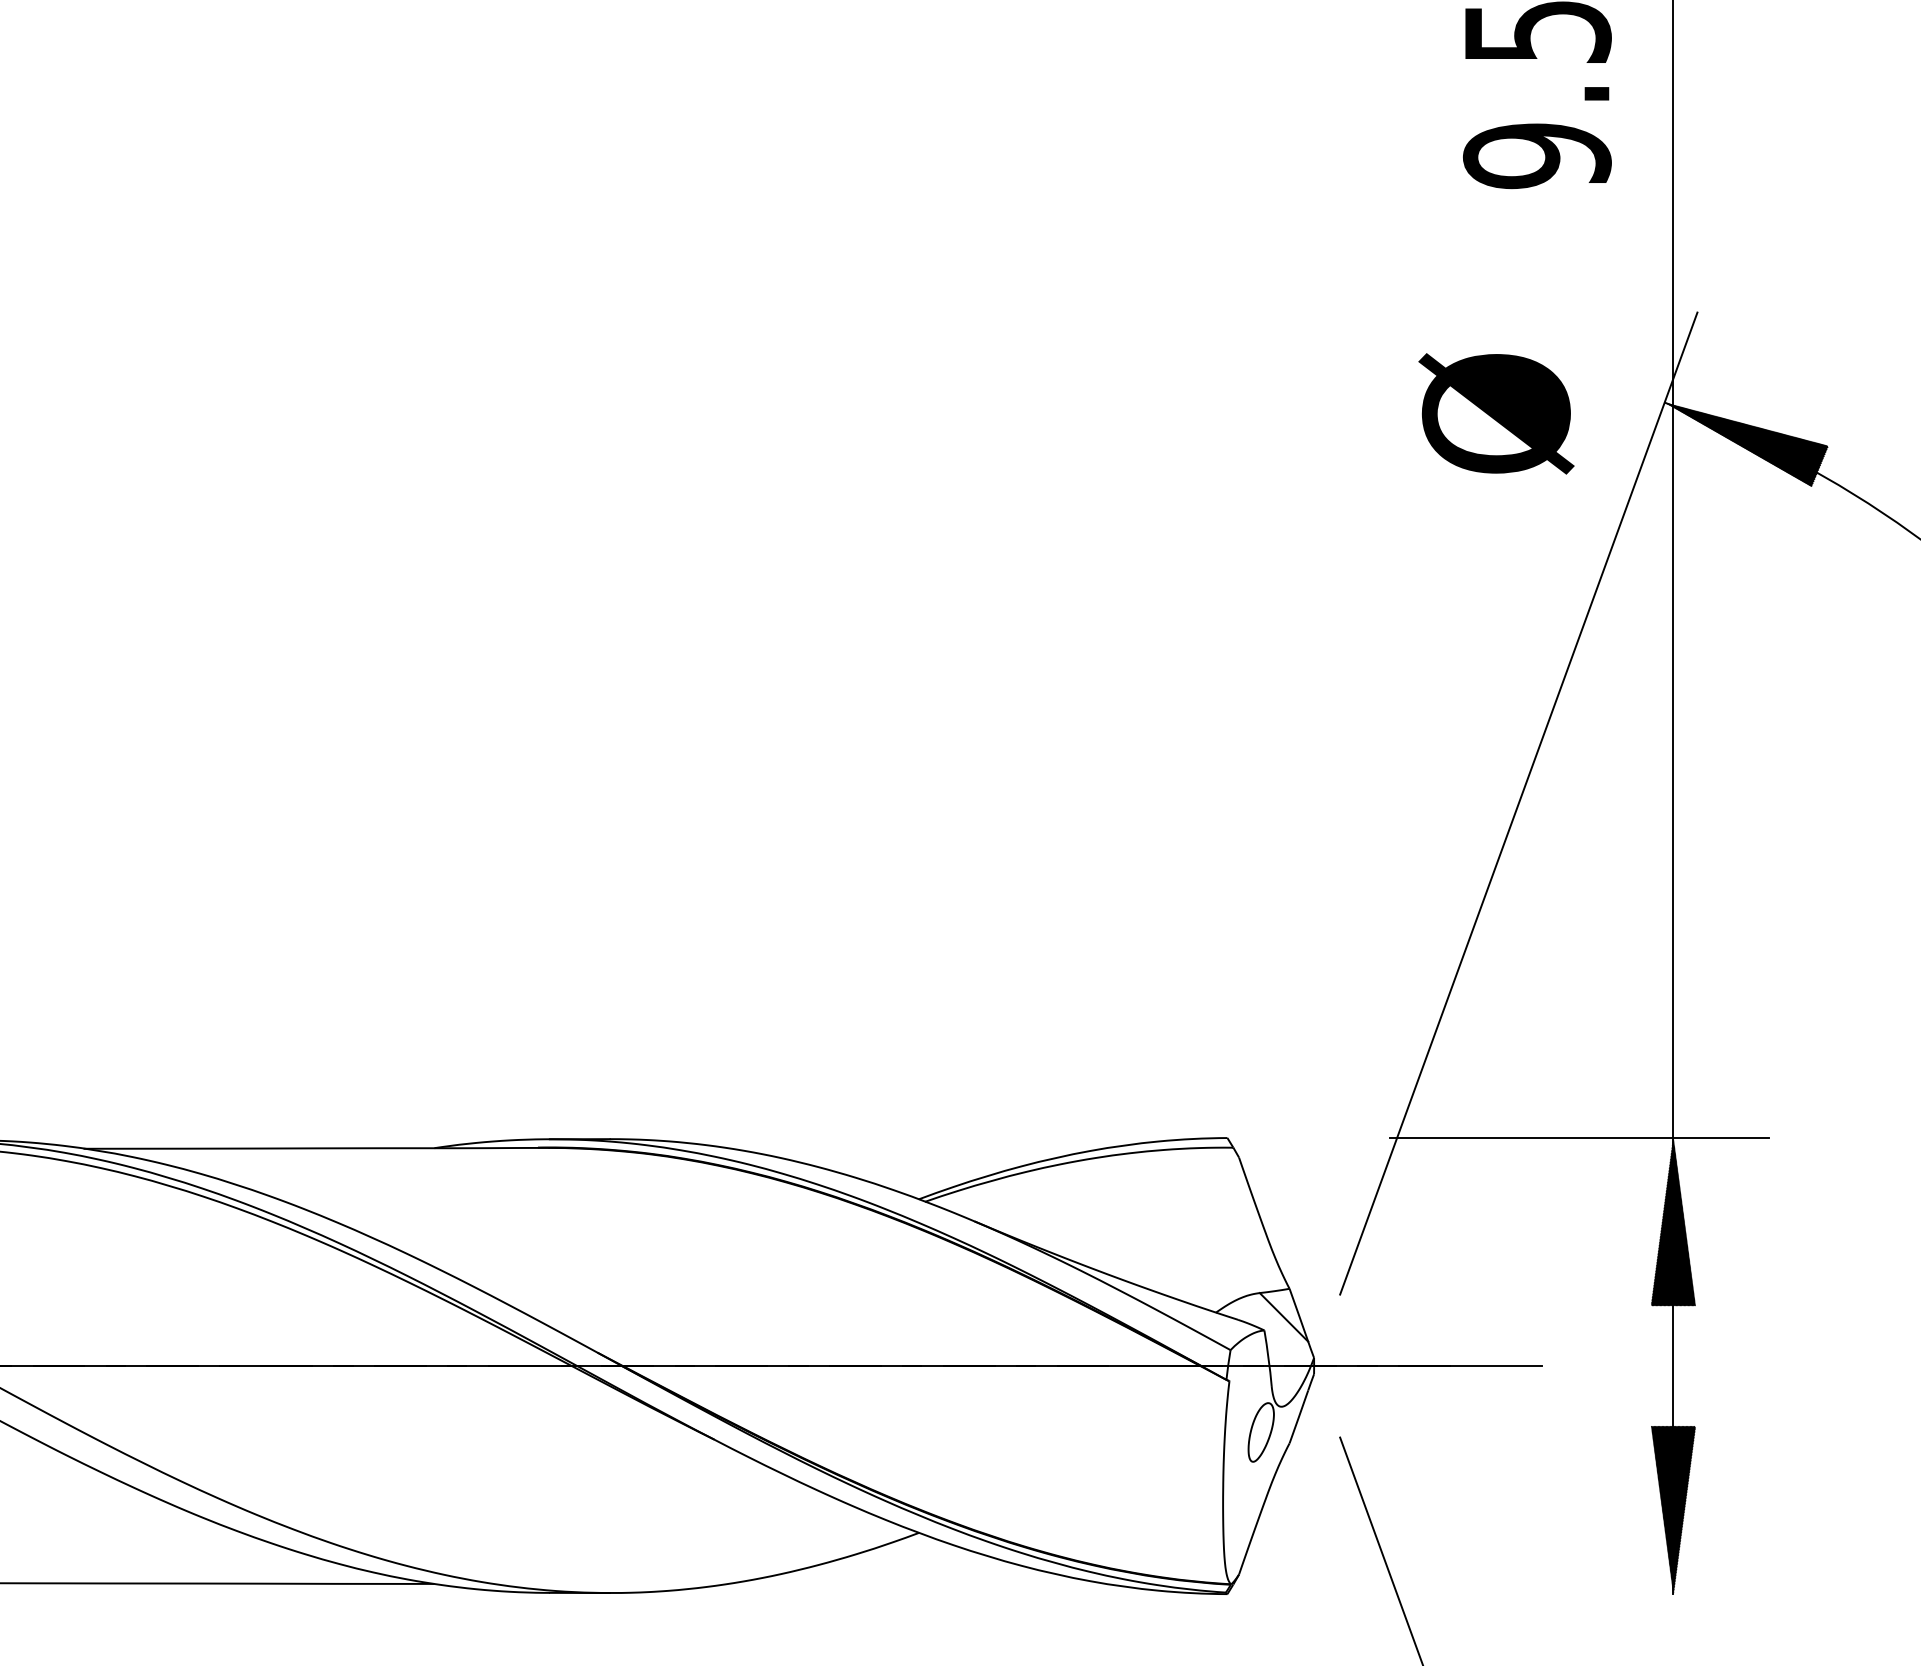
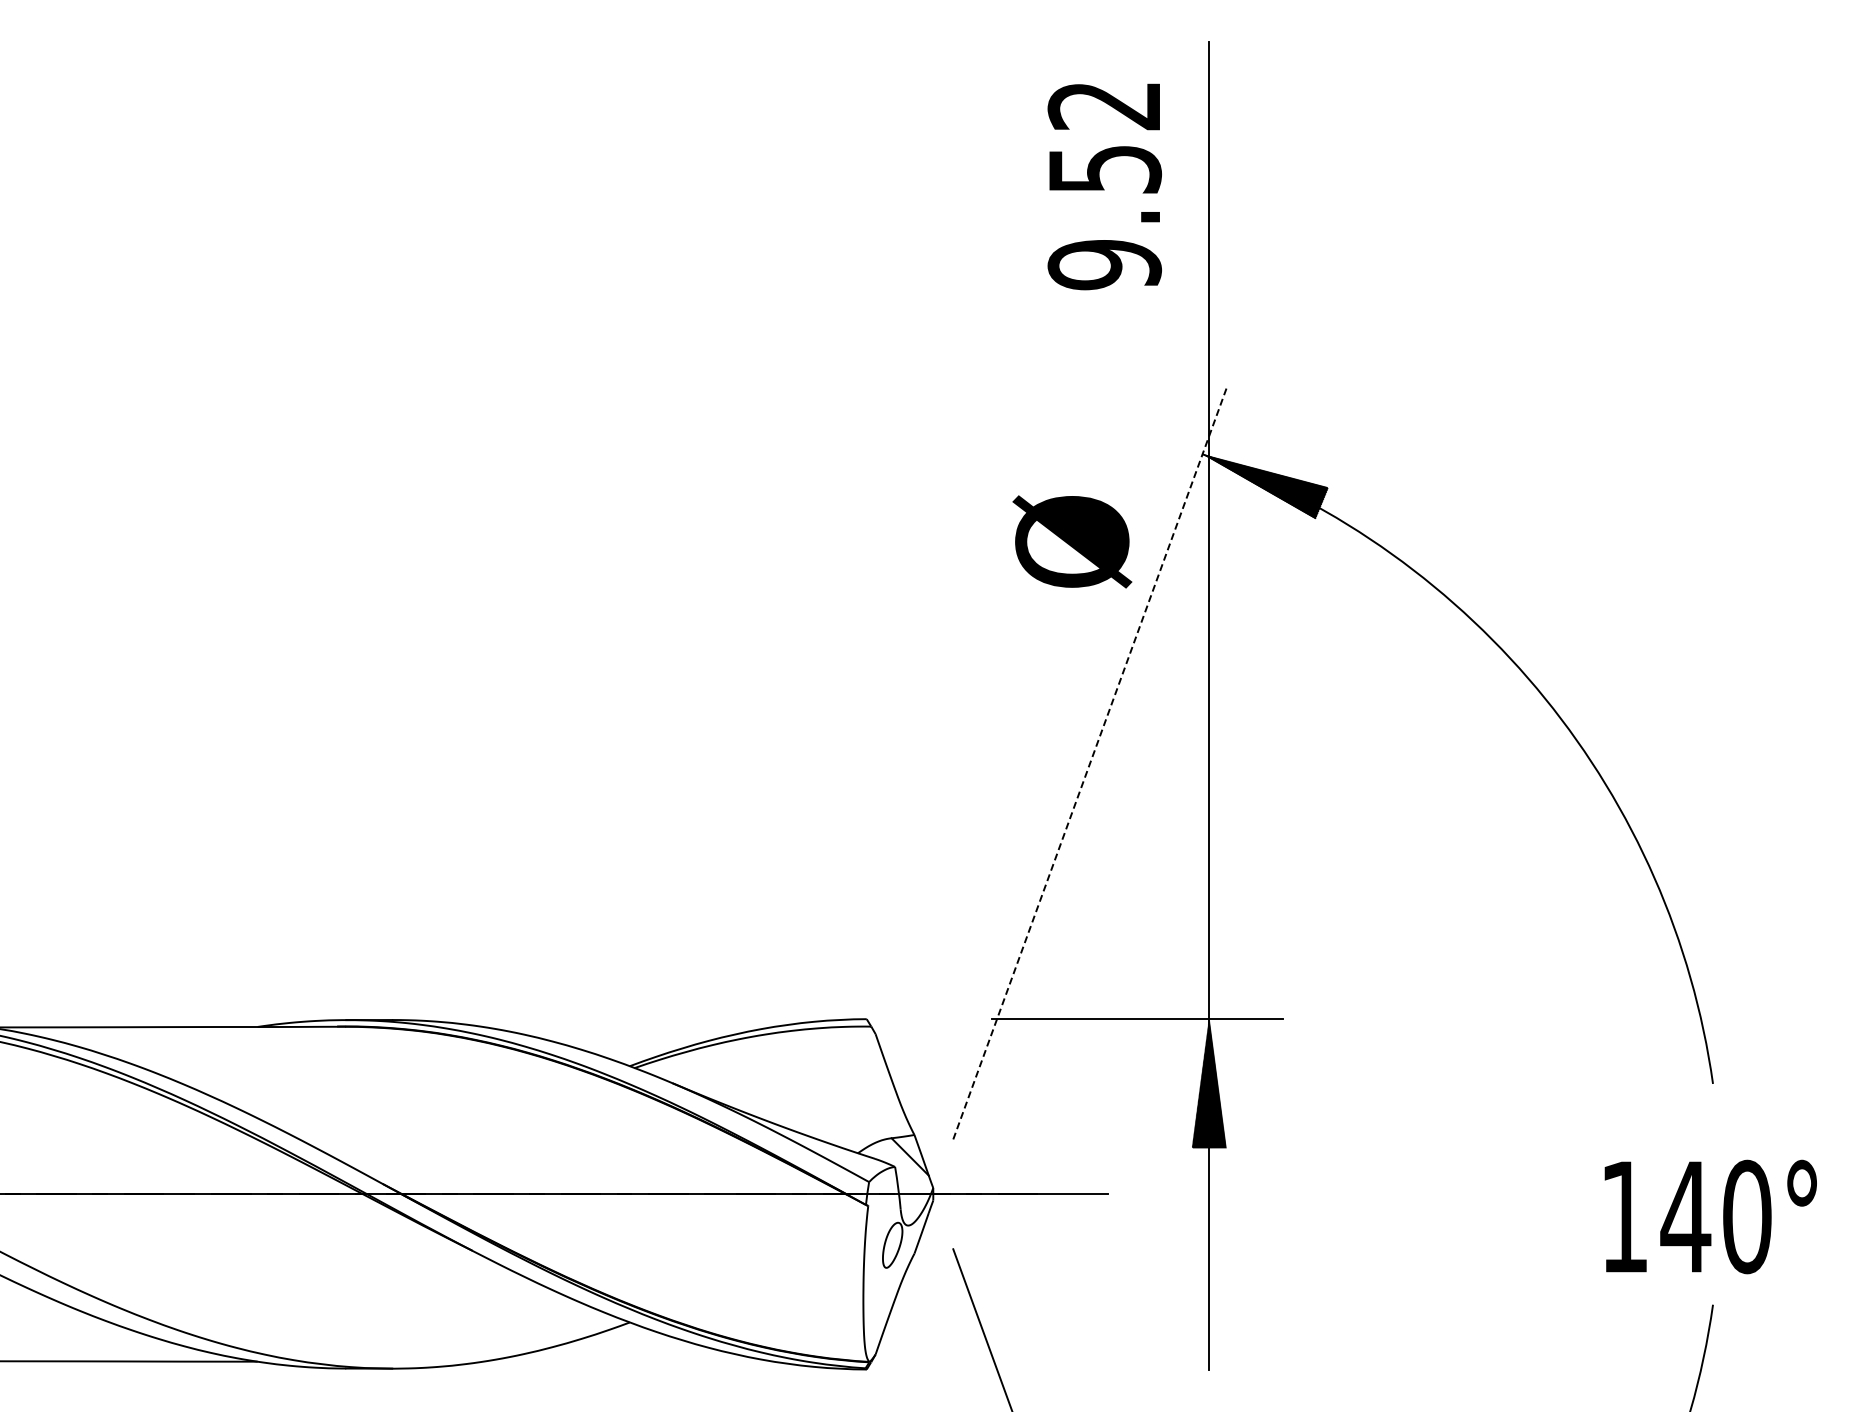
text: (1496, 413) -> (1072, 541), moved
line: (1518, 802) -> (1090, 761), solid -> dashed
hatch: (1673, 1509) -> (1209, 1304), removed

